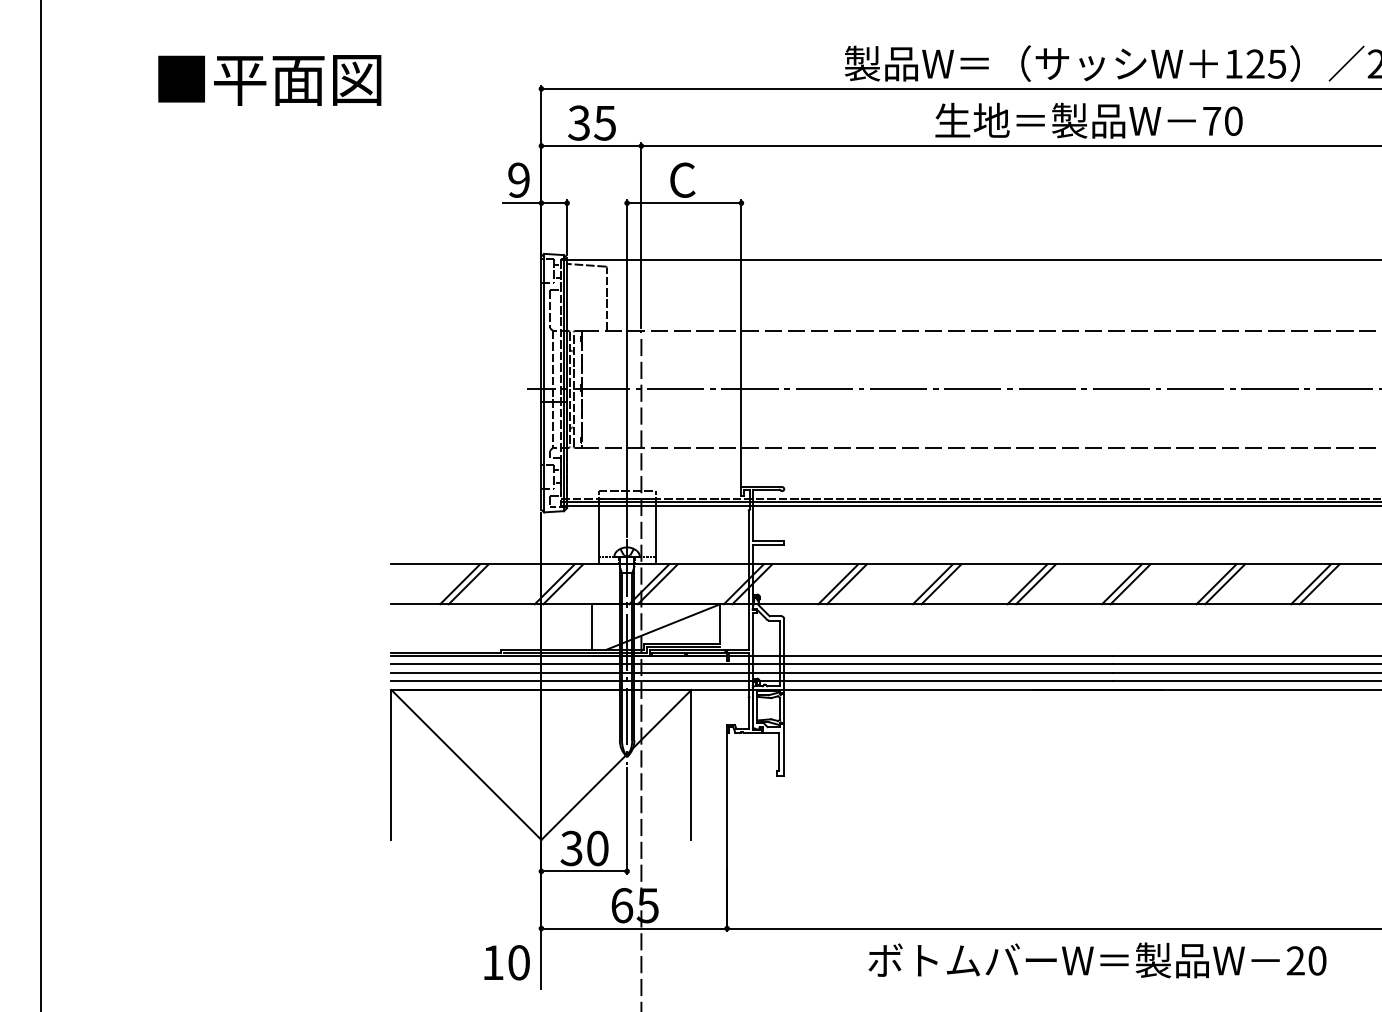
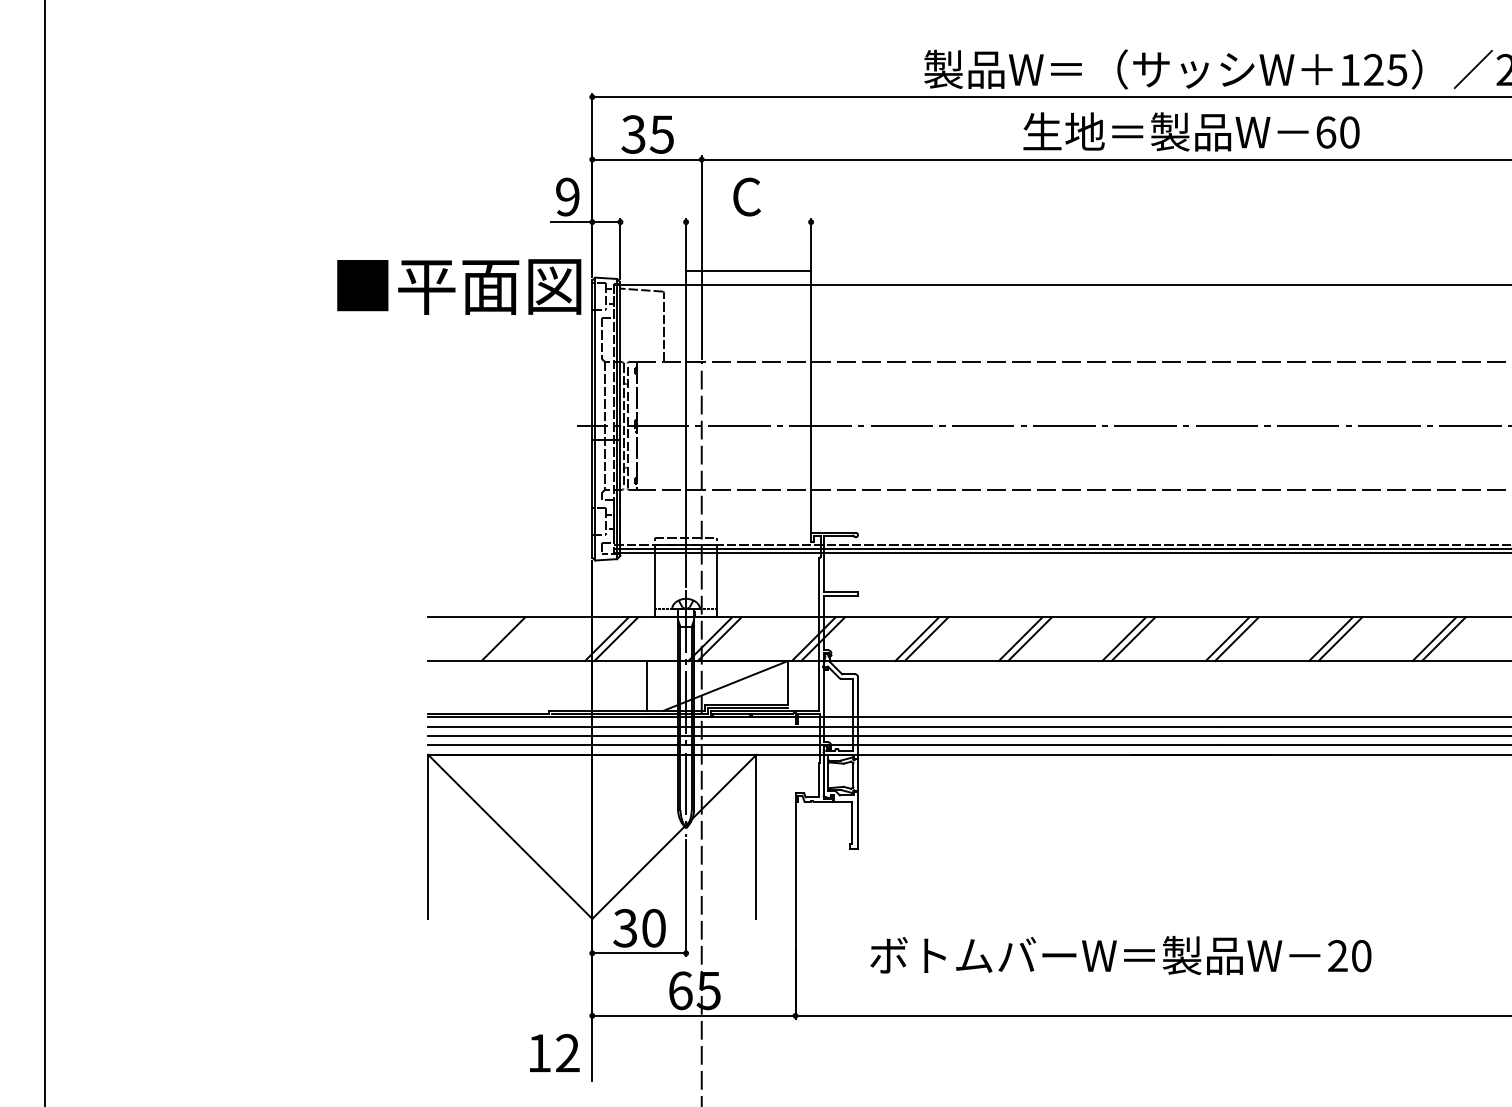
text: (269, 80) -> (458, 287), moved
text: (1212, 120) -> (1326, 131), 70 -> 60
line: (684, 203) -> (748, 271), moved
line: (468, 584) -> (512, 639), removed
text: (1097, 960) -> (1120, 955), moved
text: (518, 962) -> (567, 1053), 10 -> 12

